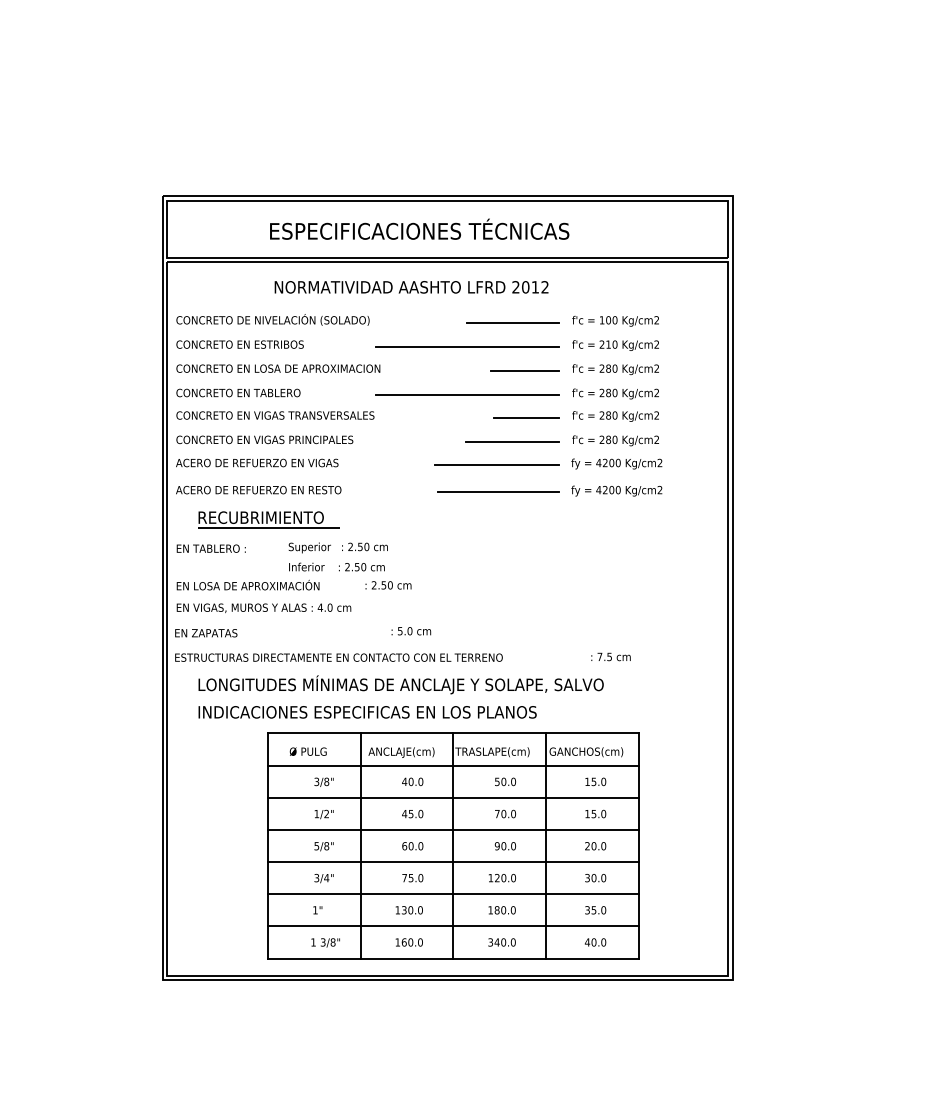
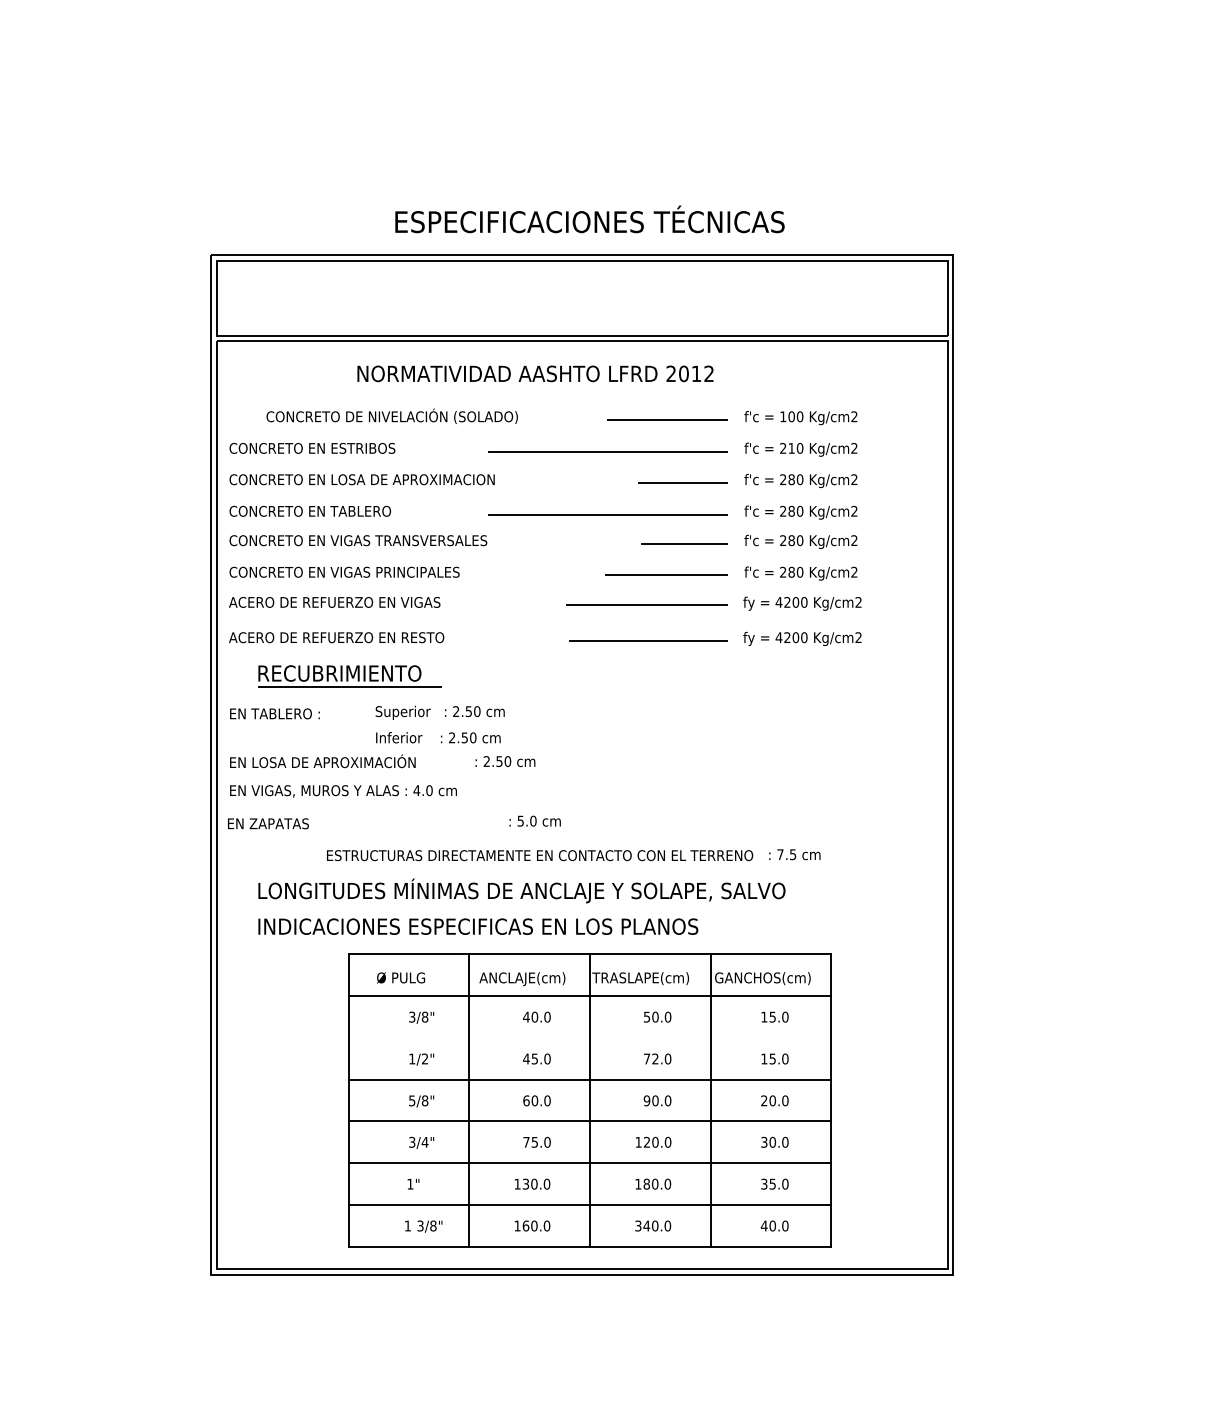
text: (419, 229) -> (589, 219), moved
text: (272, 319) -> (391, 415), moved
text: (339, 657) -> (540, 855), moved
line: (453, 797) -> (589, 1037), removed
text: (503, 813) -> (655, 1058), 70.0 -> 72.0

